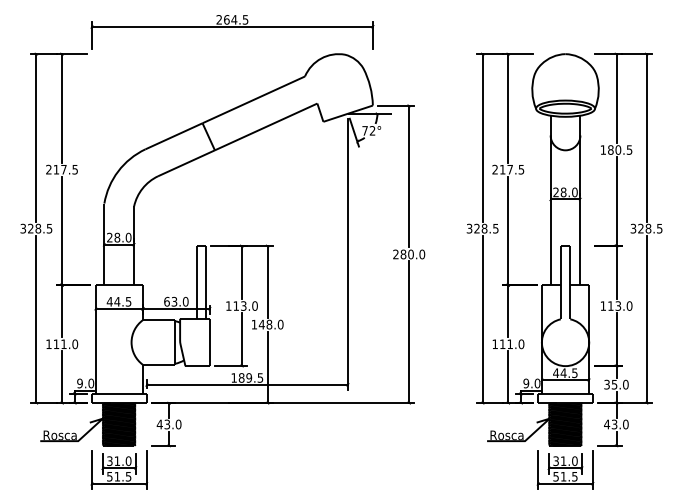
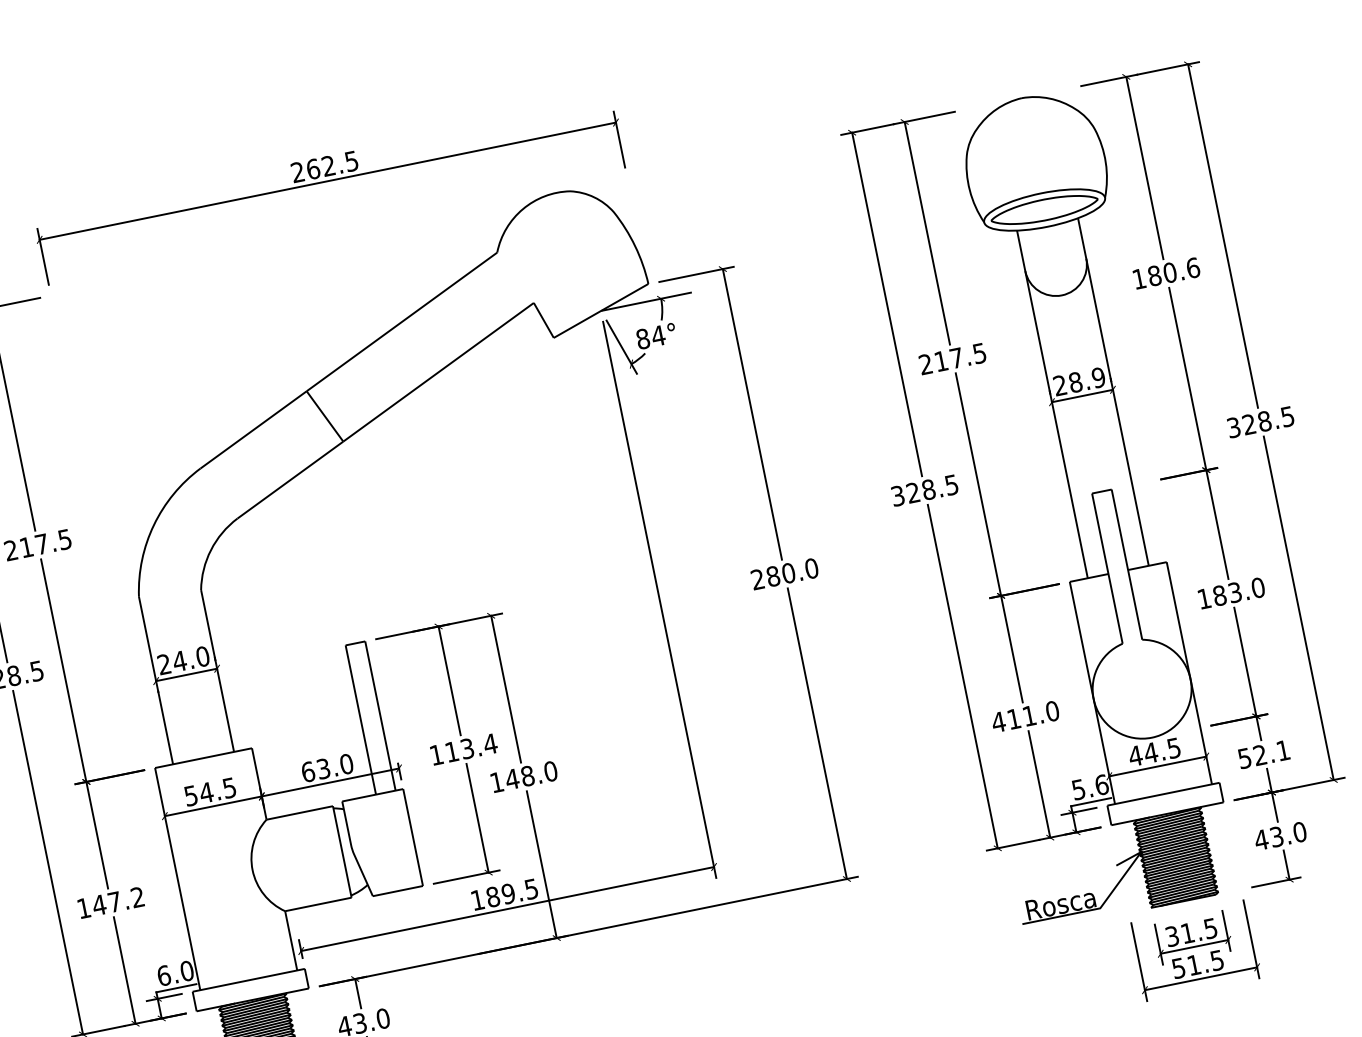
text: (234, 19) -> (328, 165), 264.5 -> 262.5
text: (368, 130) -> (649, 336), 72° -> 84°
text: (629, 149) -> (1192, 266), 180.5 -> 180.6
text: (574, 192) -> (1097, 378), 28.0 -> 28.9
text: (117, 237) -> (179, 660), 28.0 -> 24.0
text: (109, 301) -> (190, 795), 44.5 -> 54.5
text: (255, 305) -> (491, 742), 113.0 -> 113.4
text: (610, 305) -> (1218, 594), 113.0 -> 183.0
text: (495, 343) -> (998, 720), 111.0 -> 411.0
text: (65, 344) -> (118, 901), 111.0 -> 147.2
text: (531, 382) -> (1089, 785), 9.0 -> 5.6
text: (79, 383) -> (162, 975), 9.0 -> 6.0
text: (616, 384) -> (1264, 754), 35.0 -> 52.1
text: (574, 460) -> (1209, 927), 31.0 -> 31.5

